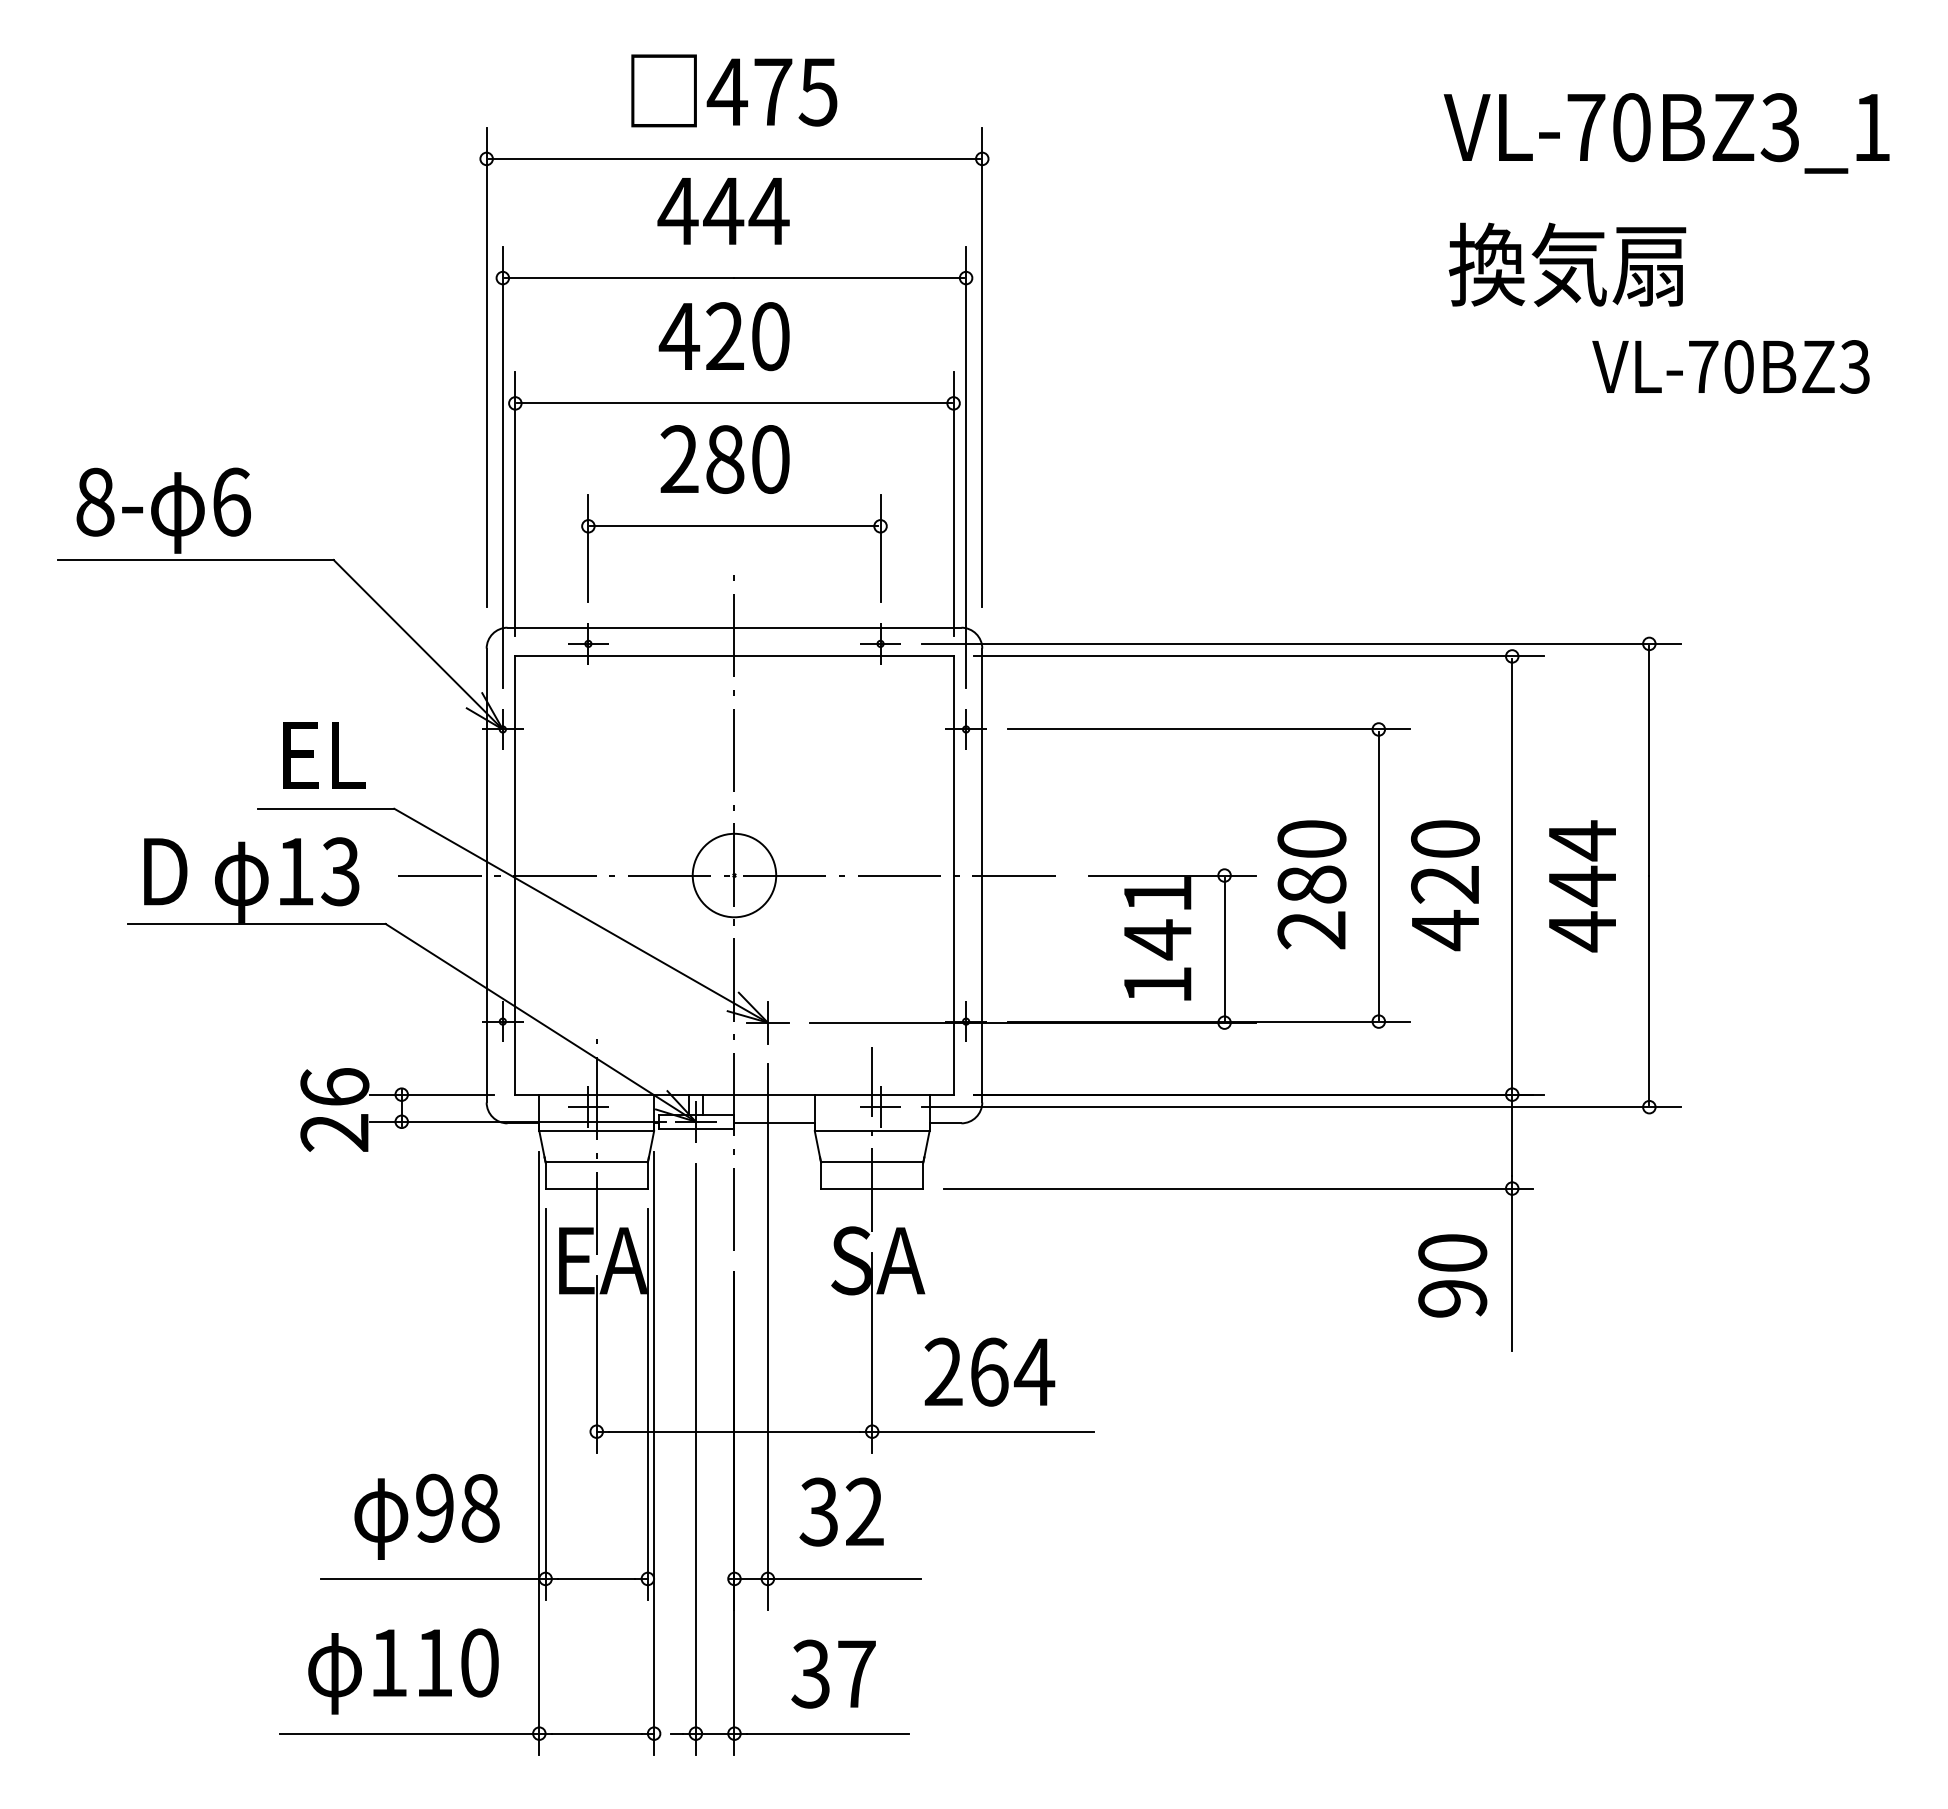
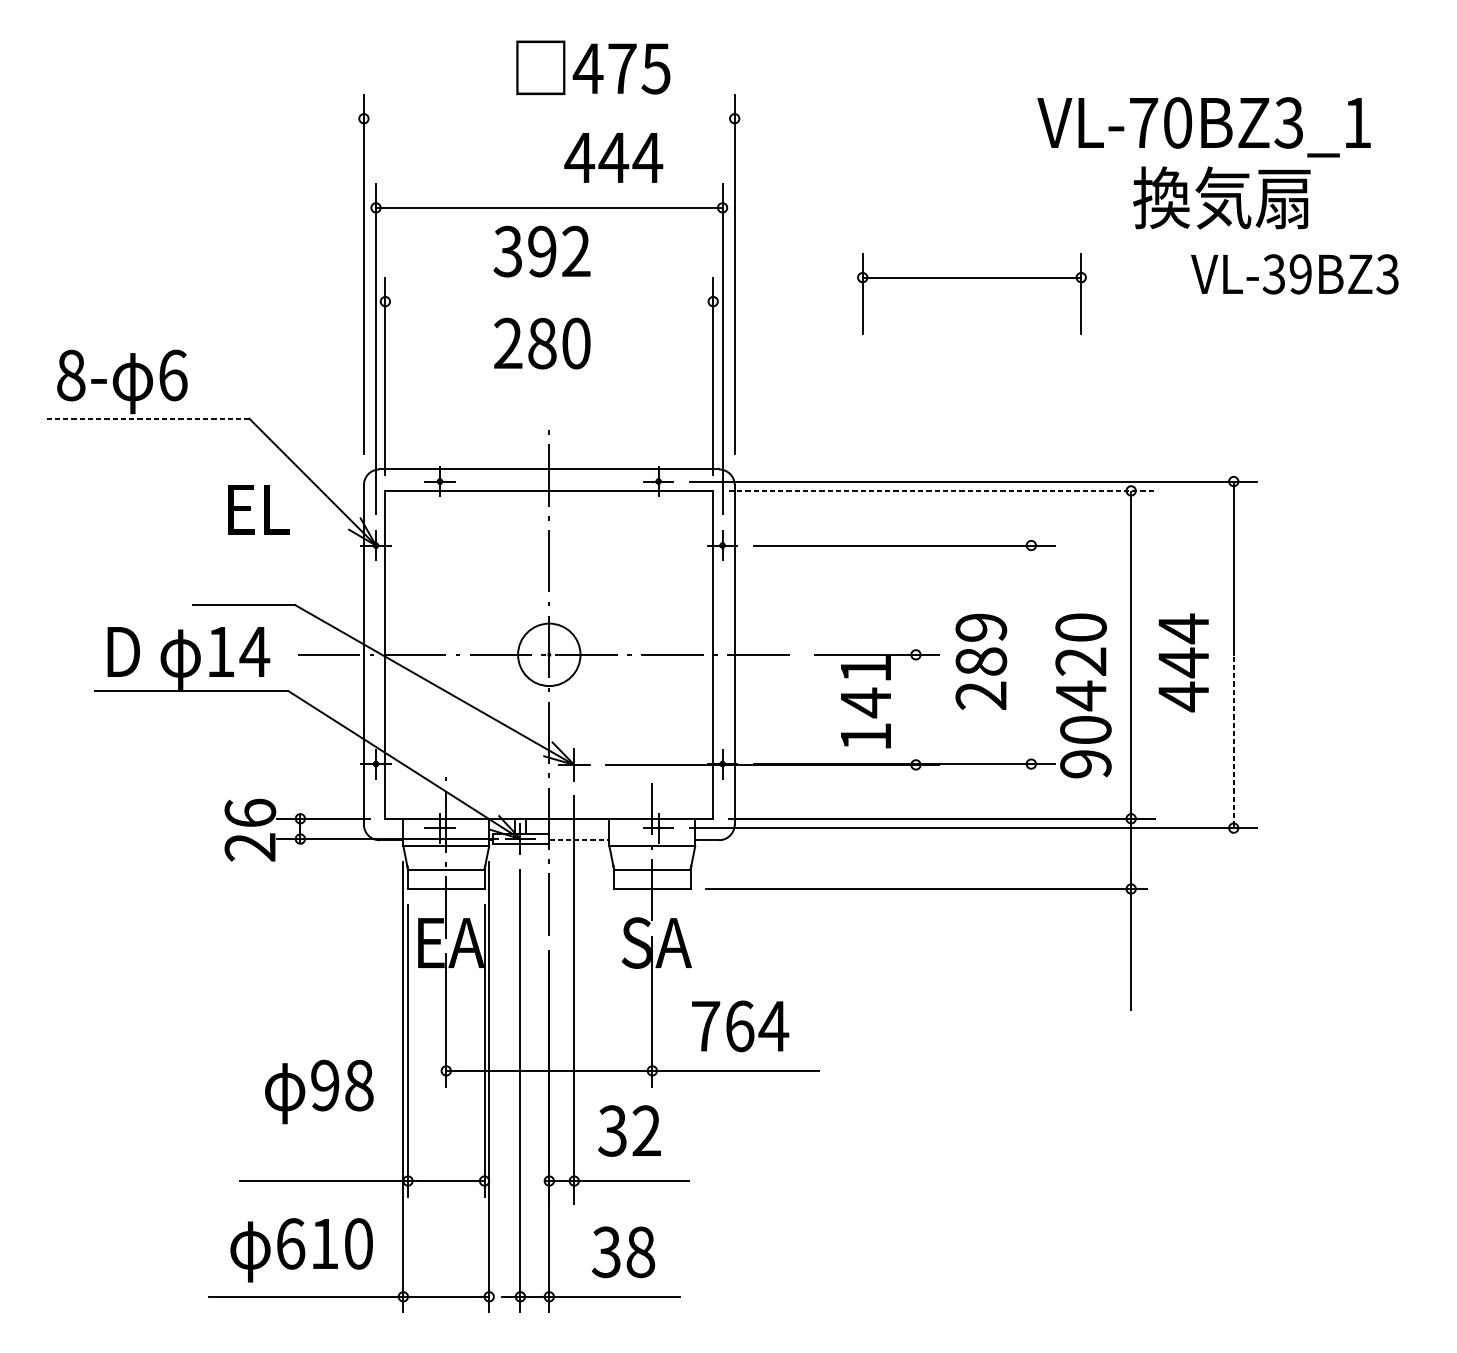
text: (734, 90) -> (593, 67), moved
text: (1666, 133) -> (1203, 127), moved
line: (734, 158) -> (549, 118), removed
text: (723, 211) -> (613, 158), moved
text: (1567, 264) -> (1221, 197), moved
text: (723, 336) -> (541, 251), 420 -> 392
text: (1720, 366) -> (1286, 274), VL-70BZ3 -> VL-39BZ3
line: (734, 403) -> (549, 301), removed
part: (734, 526) -> (972, 277), moved
line: (196, 560) -> (146, 419), solid -> dashed
line: (1259, 656) -> (942, 490), solid -> dashed
text: (324, 755) -> (259, 509), moved
text: (1311, 839) -> (980, 627), 280 -> 289
text: (340, 871) -> (254, 651), 13 -> 14
line: (1378, 875) -> (1031, 654), removed
line: (1224, 948) -> (915, 709), removed
line: (1649, 990) -> (1233, 740), solid -> dashed
line: (775, 1123) -> (580, 840), solid -> dashed
text: (1452, 1275) -> (1085, 746), moved
text: (943, 1371) -> (705, 1025), 264 -> 764
text: (426, 1516) -> (318, 1091), moved
text: (389, 1662) -> (291, 1243), 110 -> 610
text: (856, 1673) -> (640, 1251), 37 -> 38

